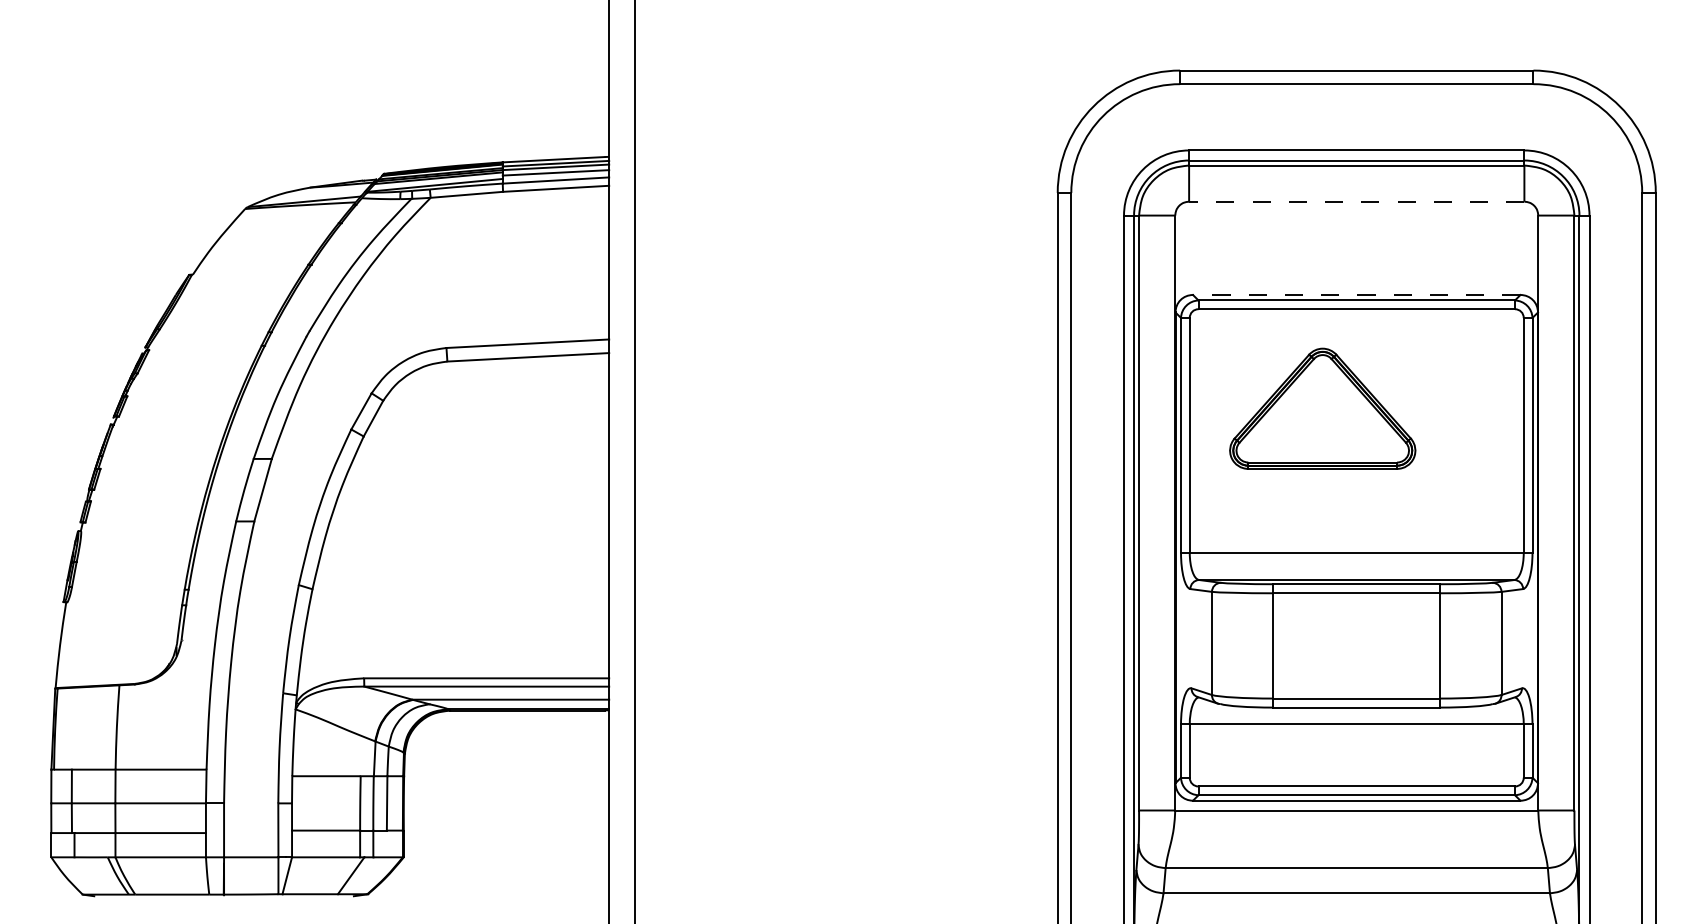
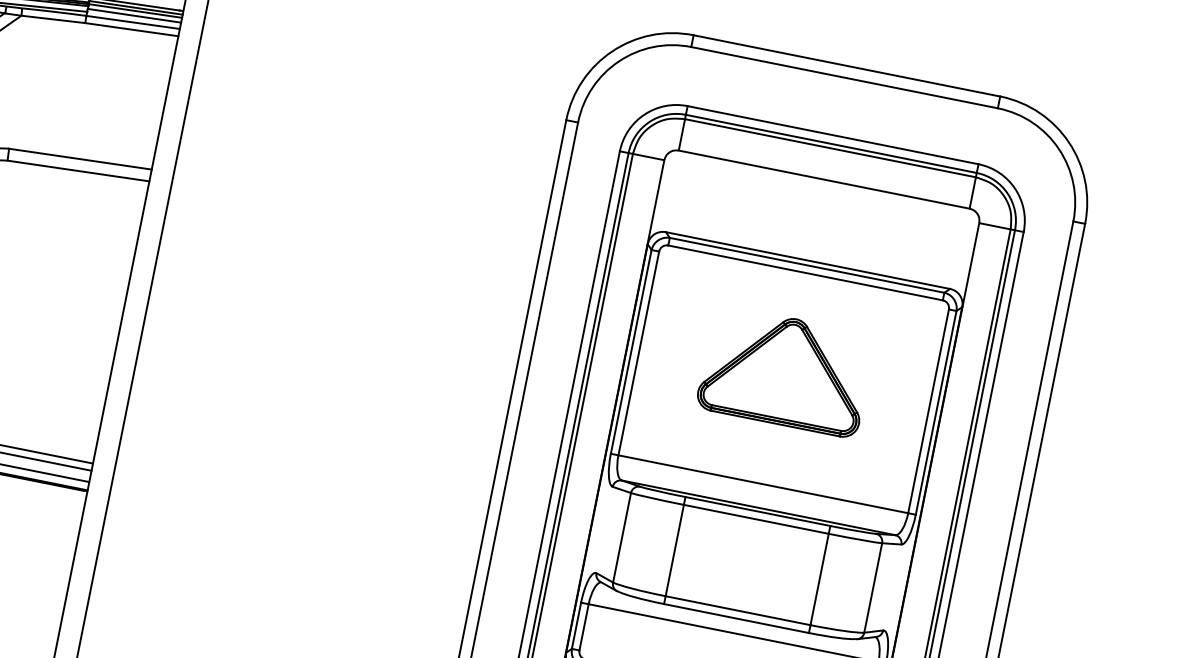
line: (1356, 201) -> (824, 179), dashed -> solid
line: (1356, 294) -> (807, 260), dashed -> solid
part: (1322, 408) -> (785, 371), moved

